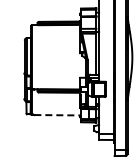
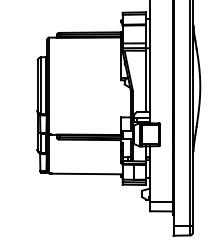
line: (58, 115) -> (88, 174), dashed -> solid

